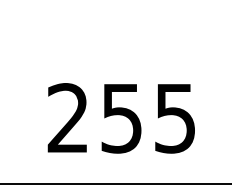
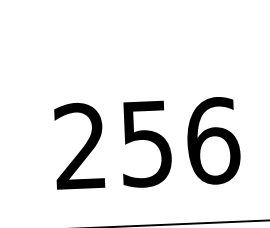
text: (175, 118) -> (213, 141), 255 -> 256

